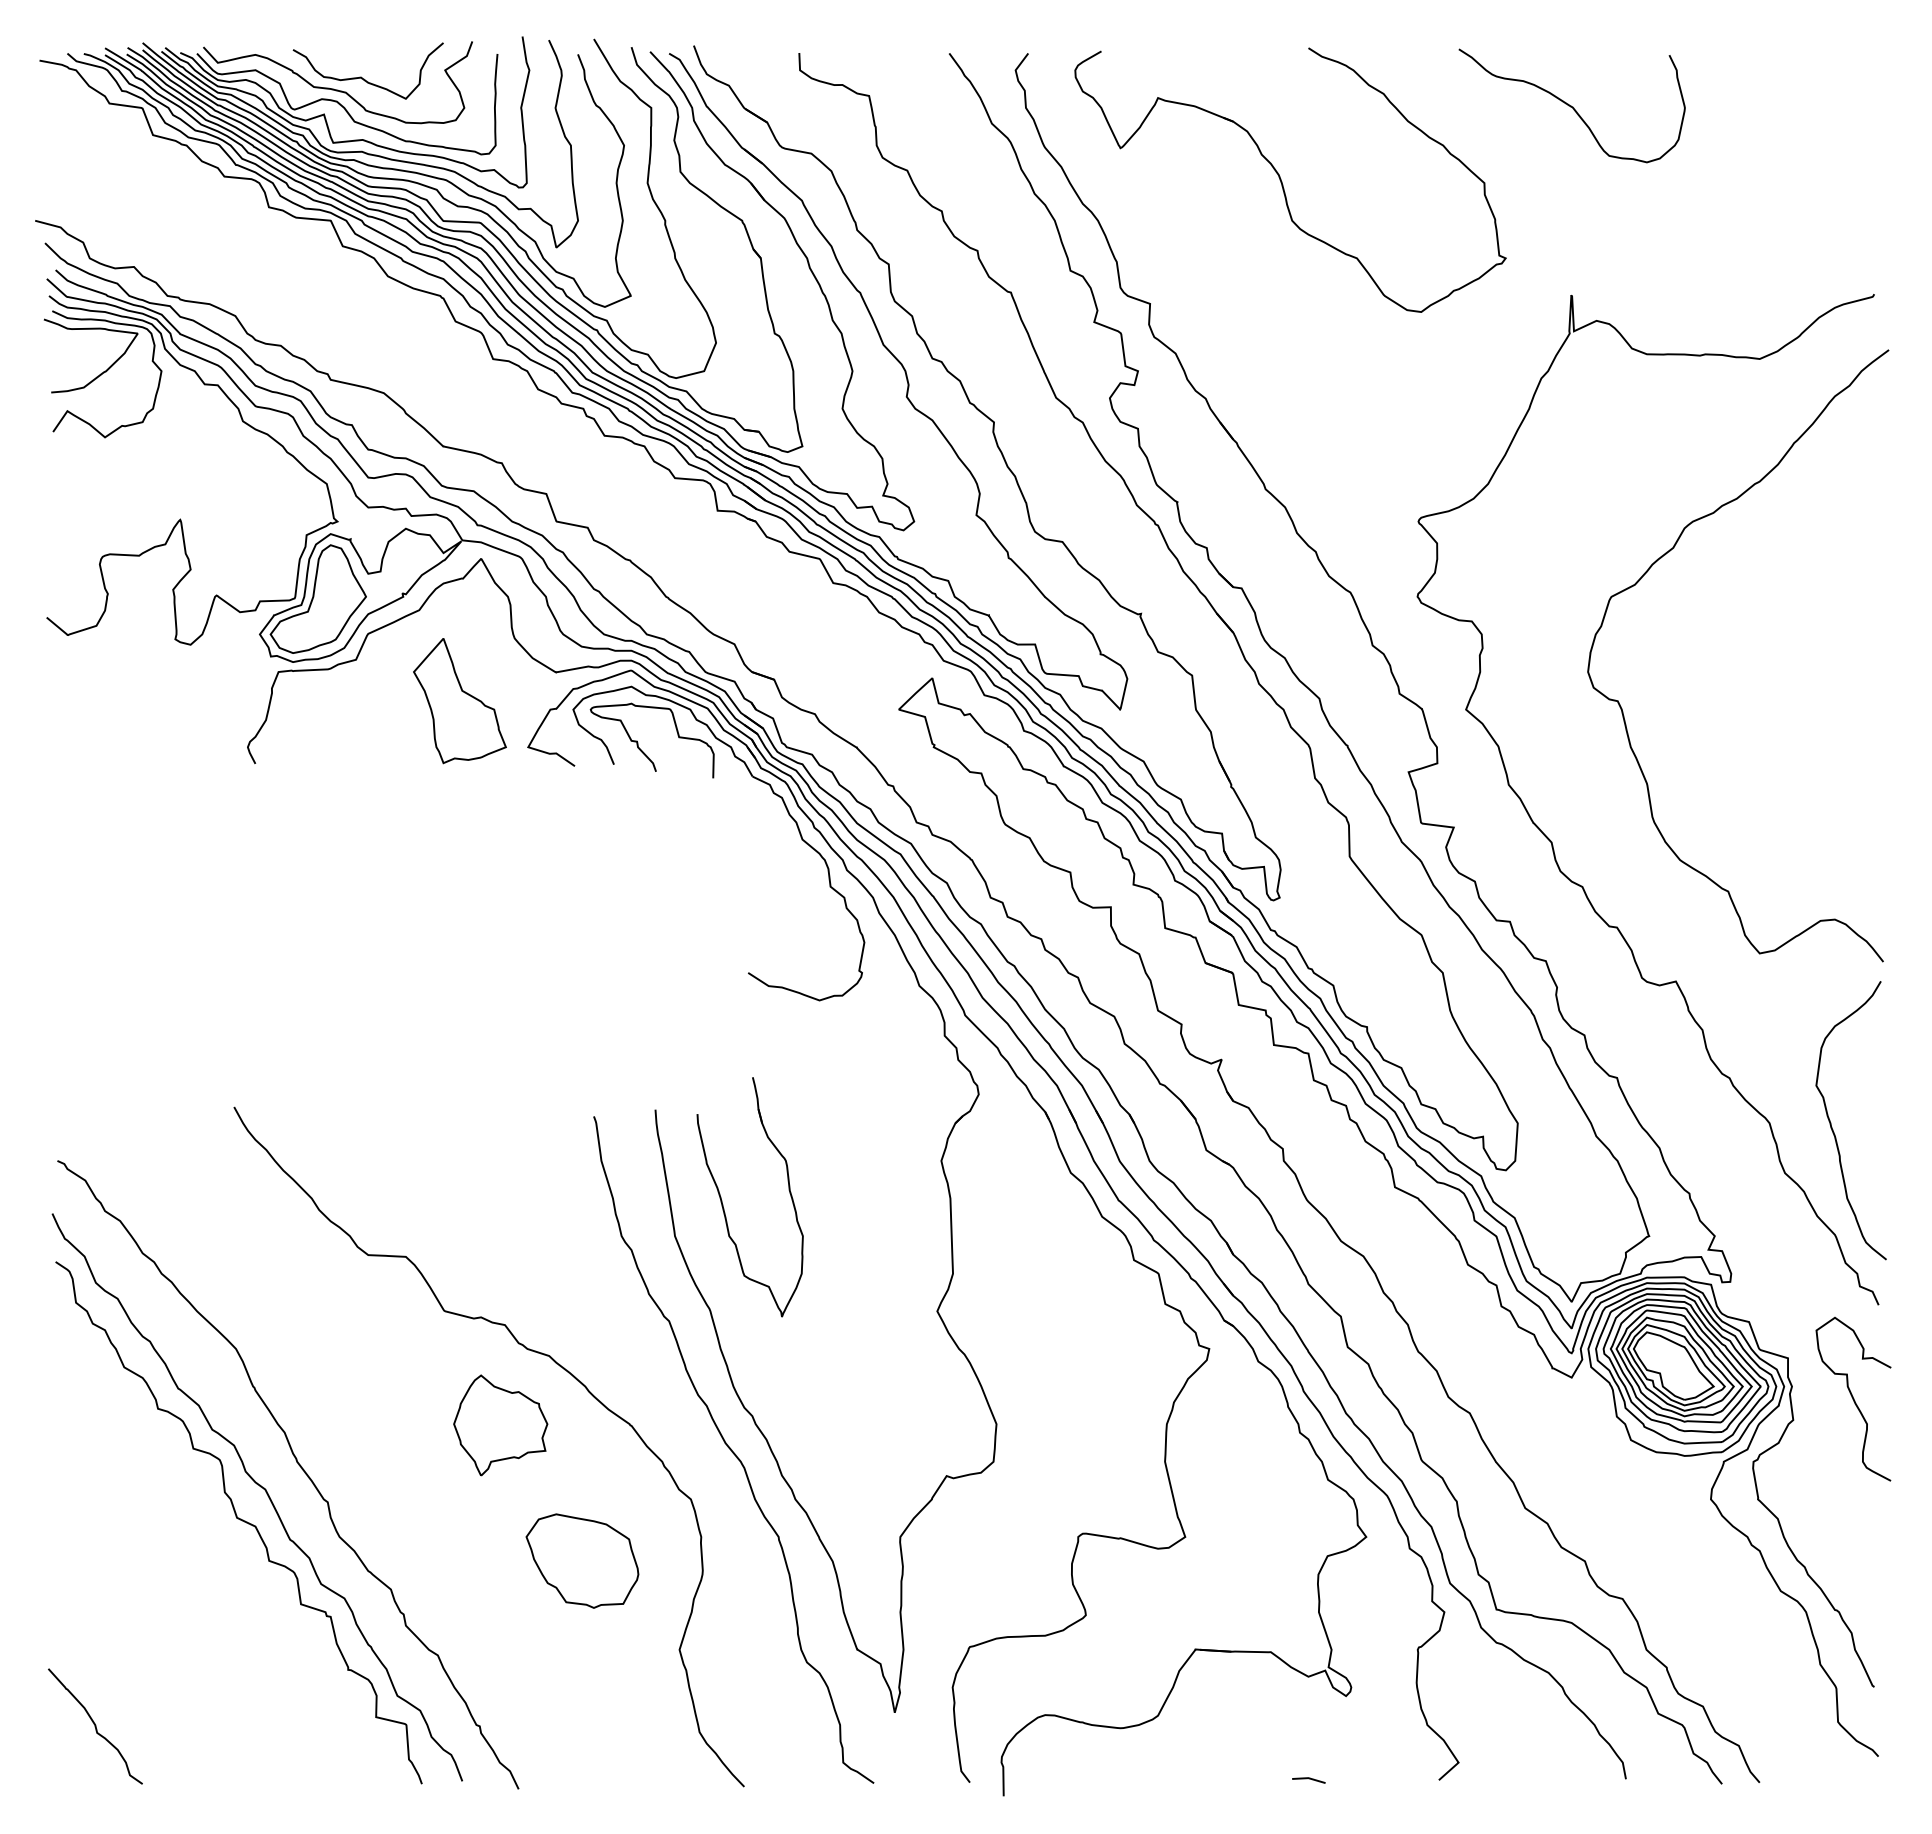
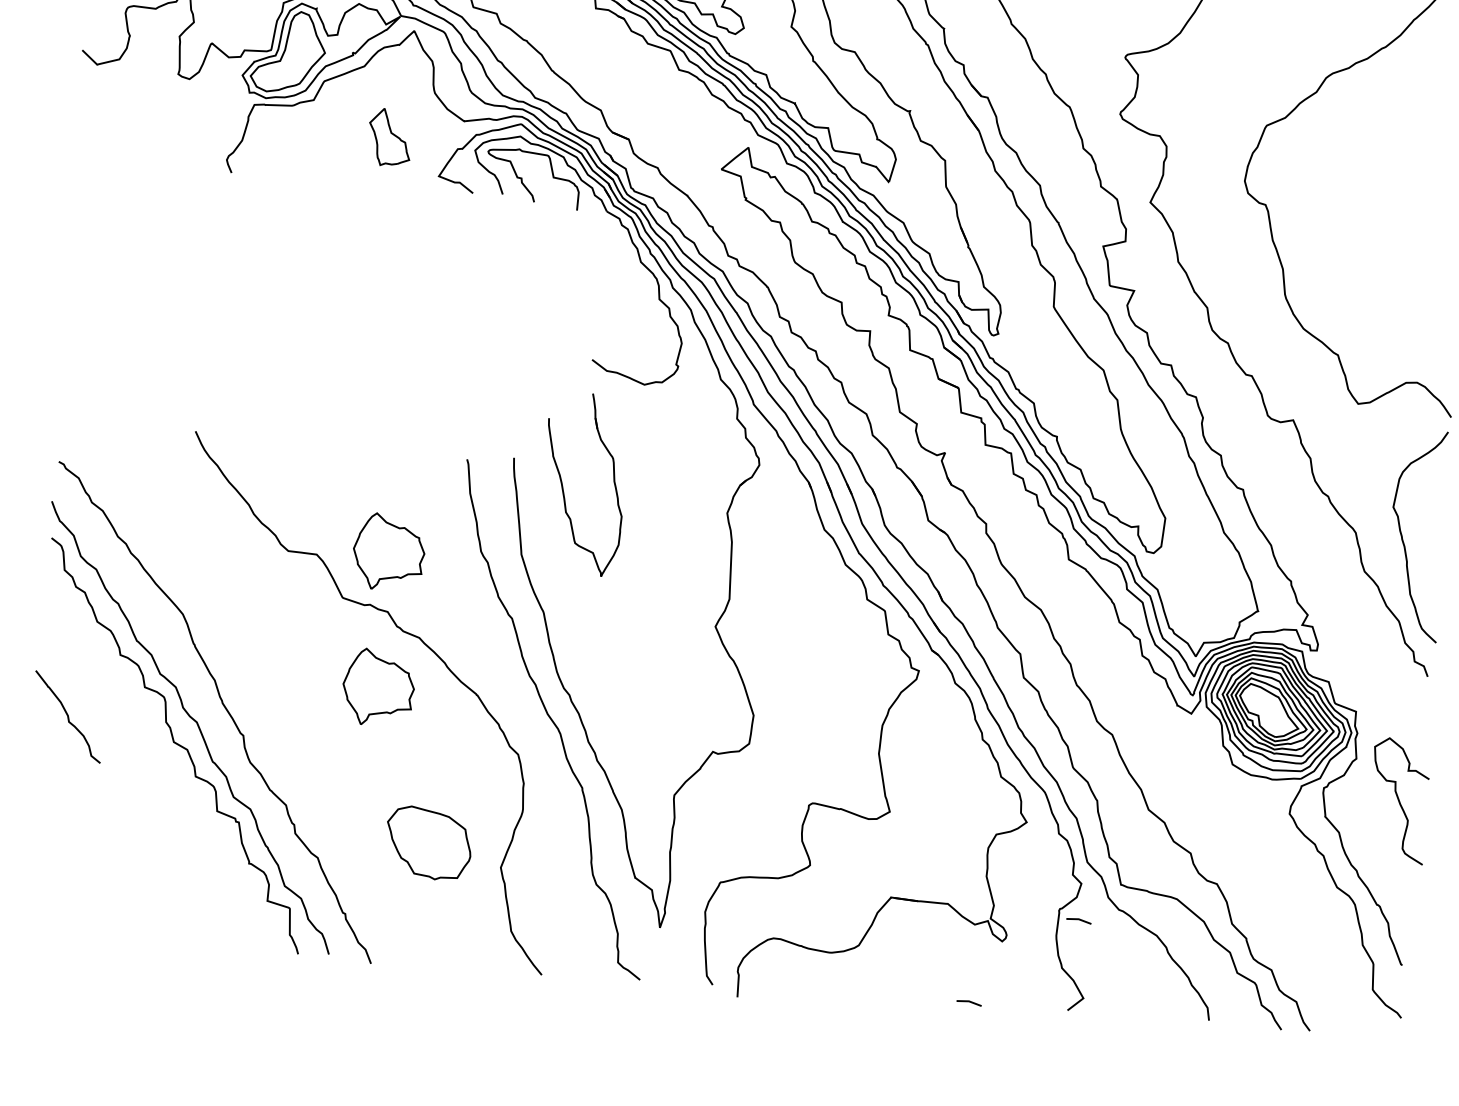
part: (459, 701) -> (389, 137), size x0.6
part: (723, 1204) -> (563, 488), moved
part: (500, 1246) -> (388, 552), added
curve: (1853, 1398) -> (1399, 800), moved
part: (582, 1560) -> (428, 842), moved
line: (1444, 1660) -> (1078, 920), added
curve: (95, 1726) -> (68, 717), moved

